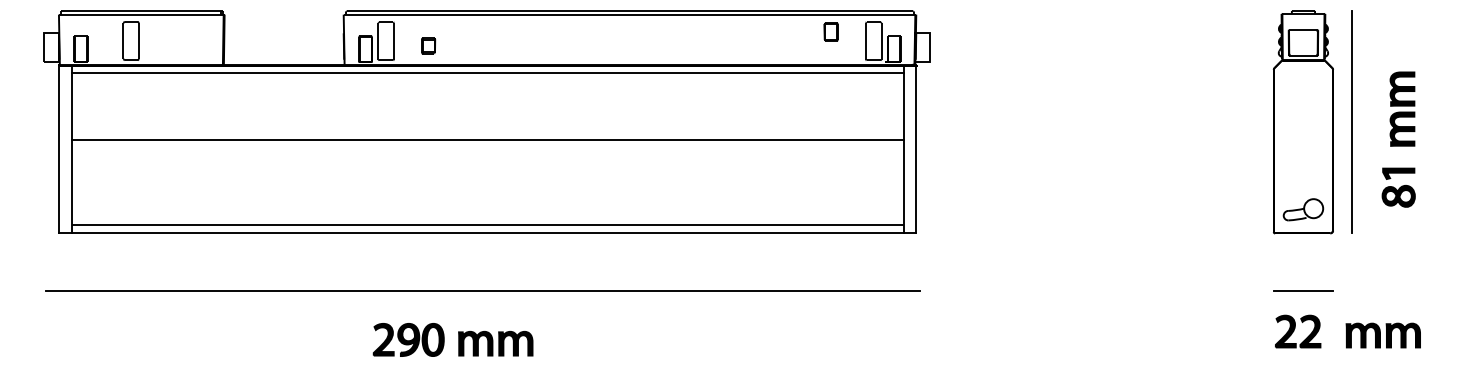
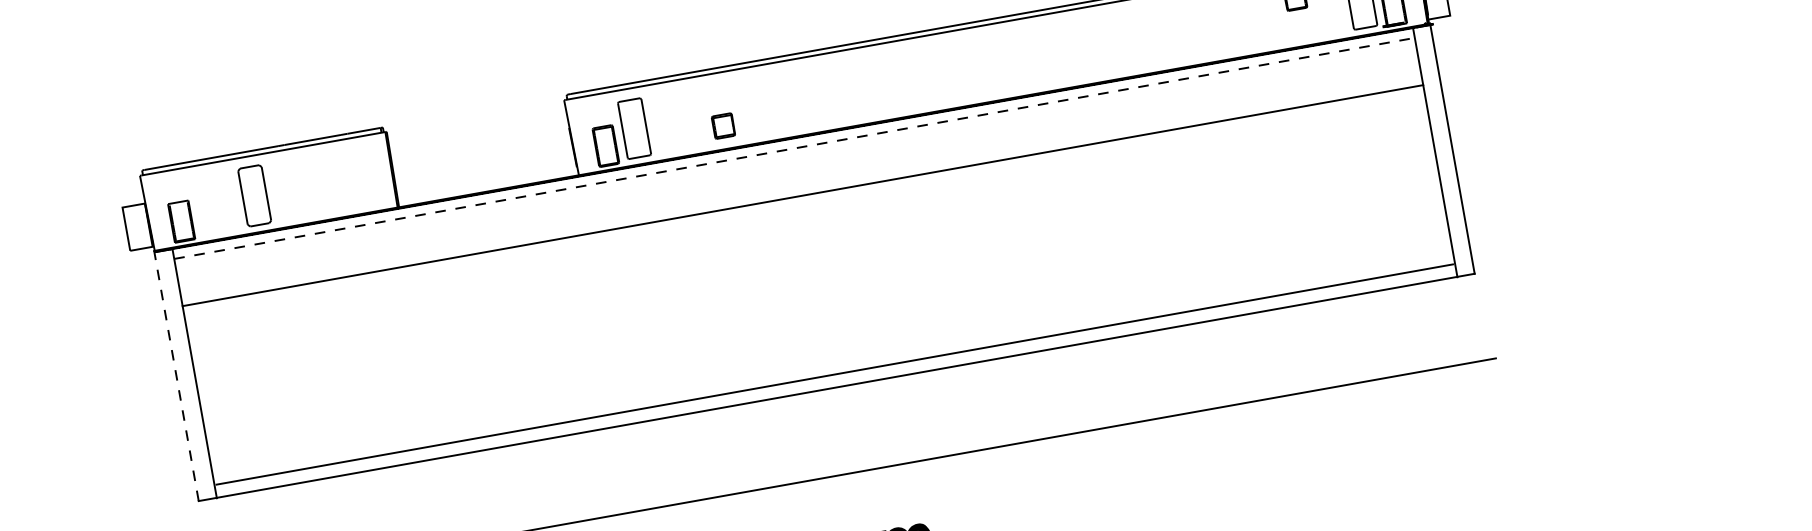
part: (428, 45) -> (723, 125), moved
line: (488, 72) -> (795, 147), solid -> dashed
line: (487, 140) -> (802, 195), moved
line: (59, 149) -> (176, 376), solid -> dashed

